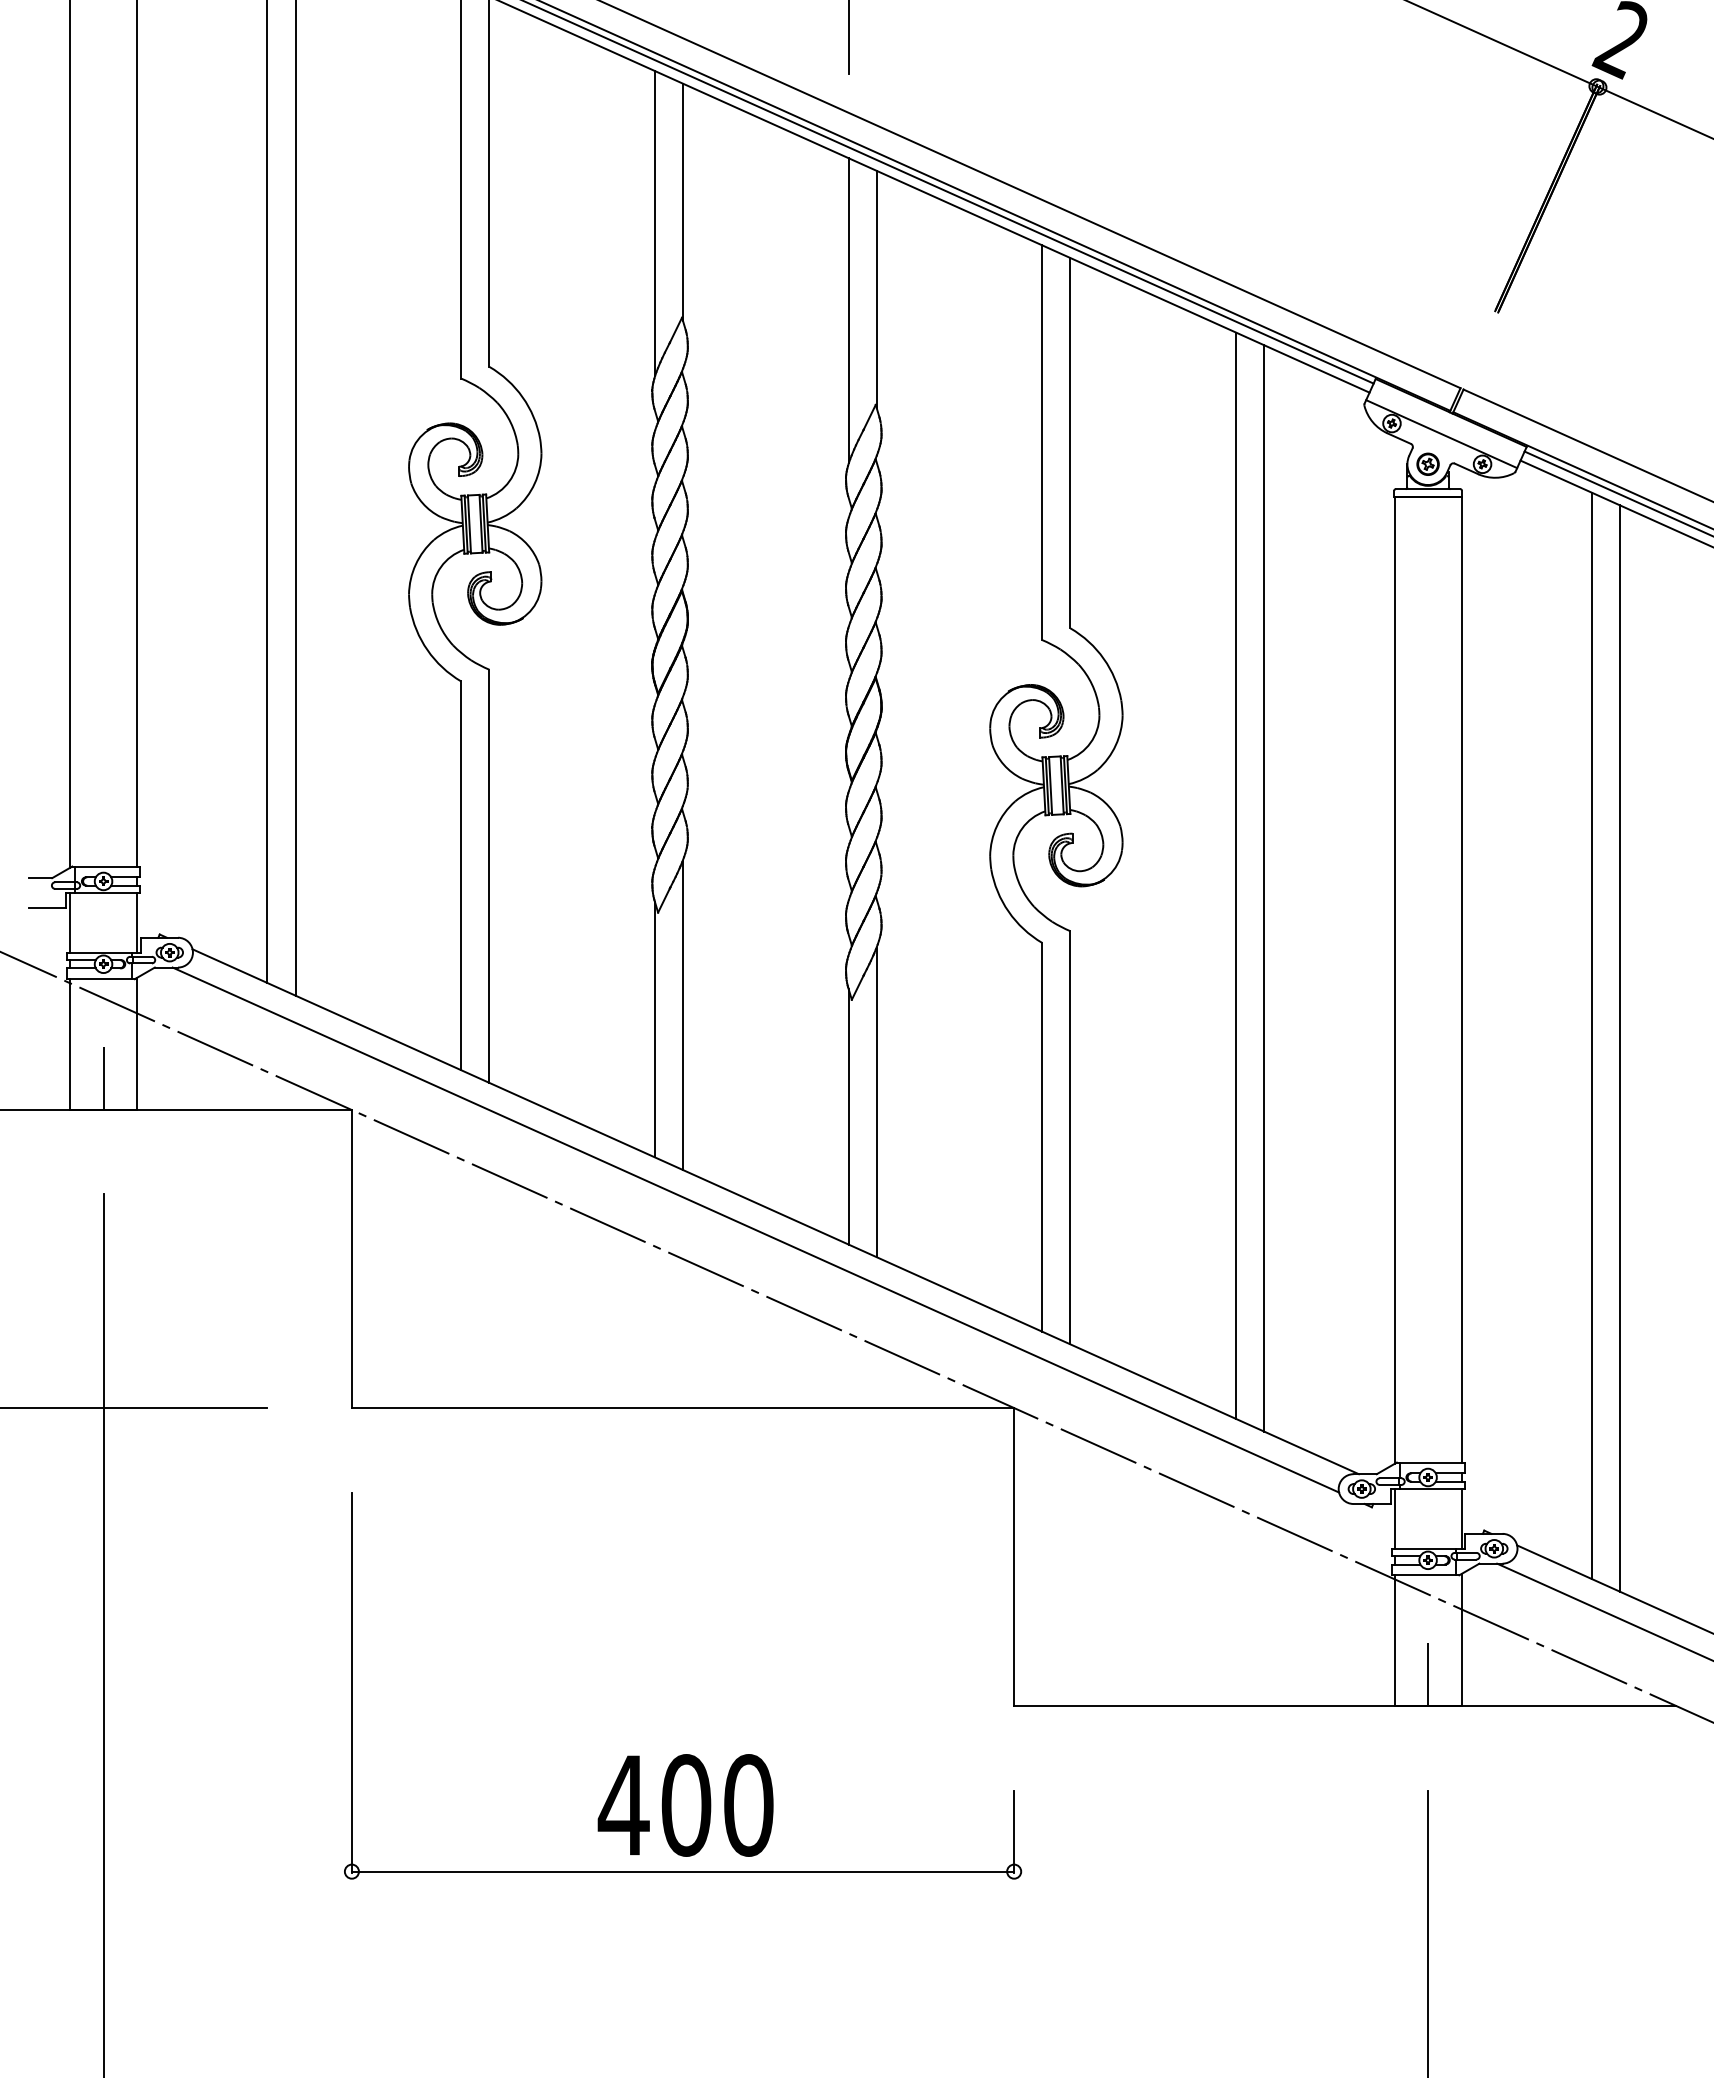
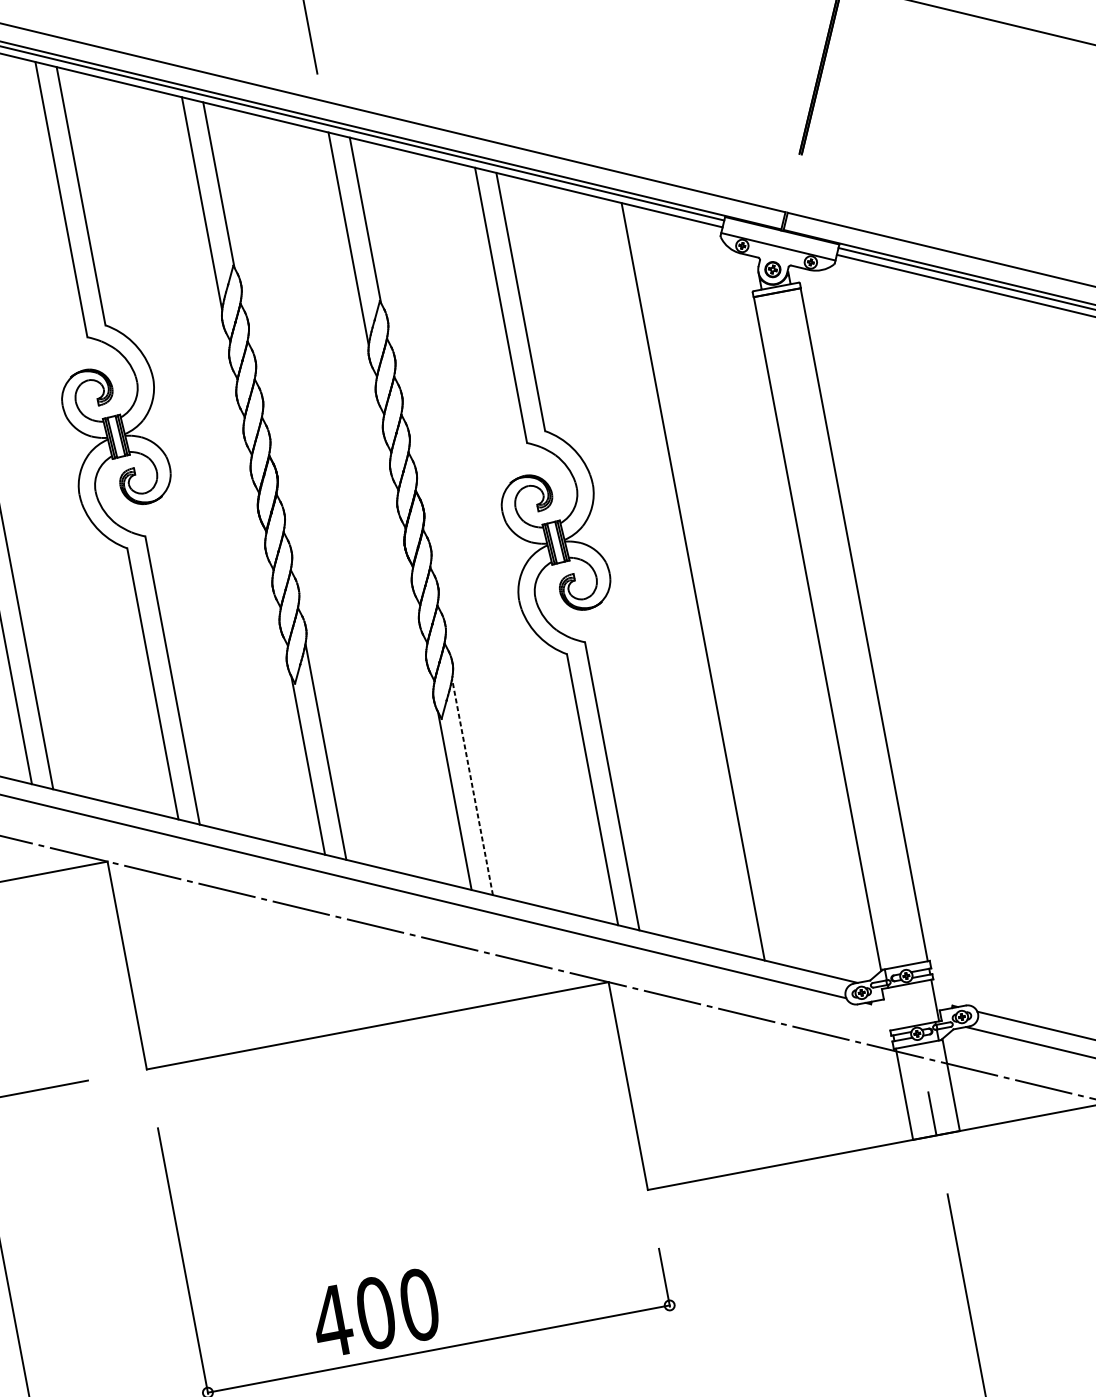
line: (1264, 888) -> (714, 586), removed
line: (1592, 1035) -> (962, 646), removed
line: (1620, 1048) -> (984, 651), removed
line: (876, 1102) -> (472, 787), solid -> dashed
line: (1394, 1518) -> (888, 1009), removed
text: (685, 1805) -> (375, 1313), moved

